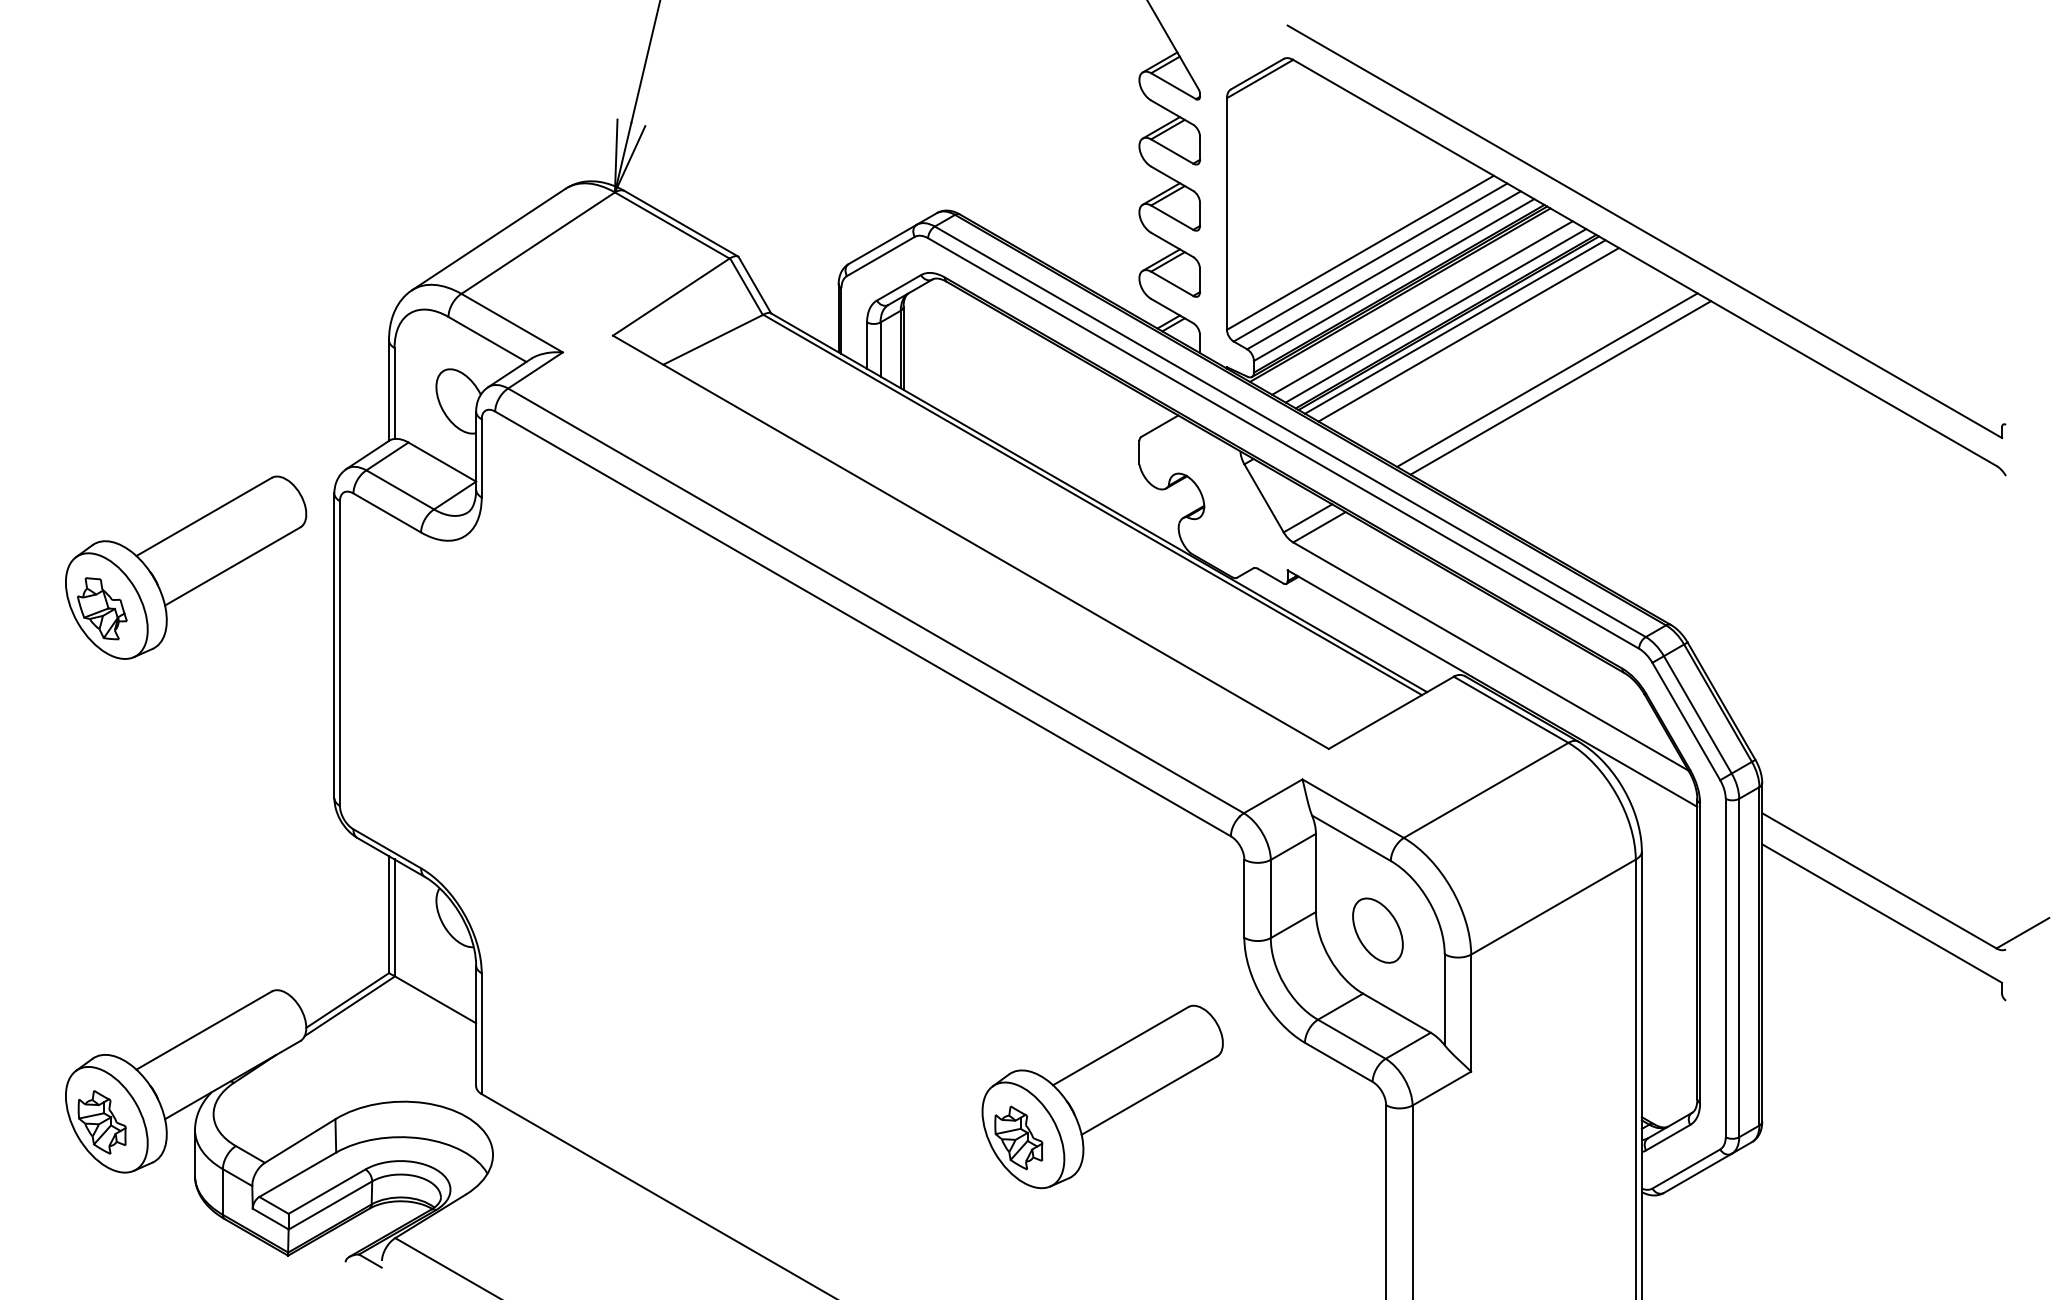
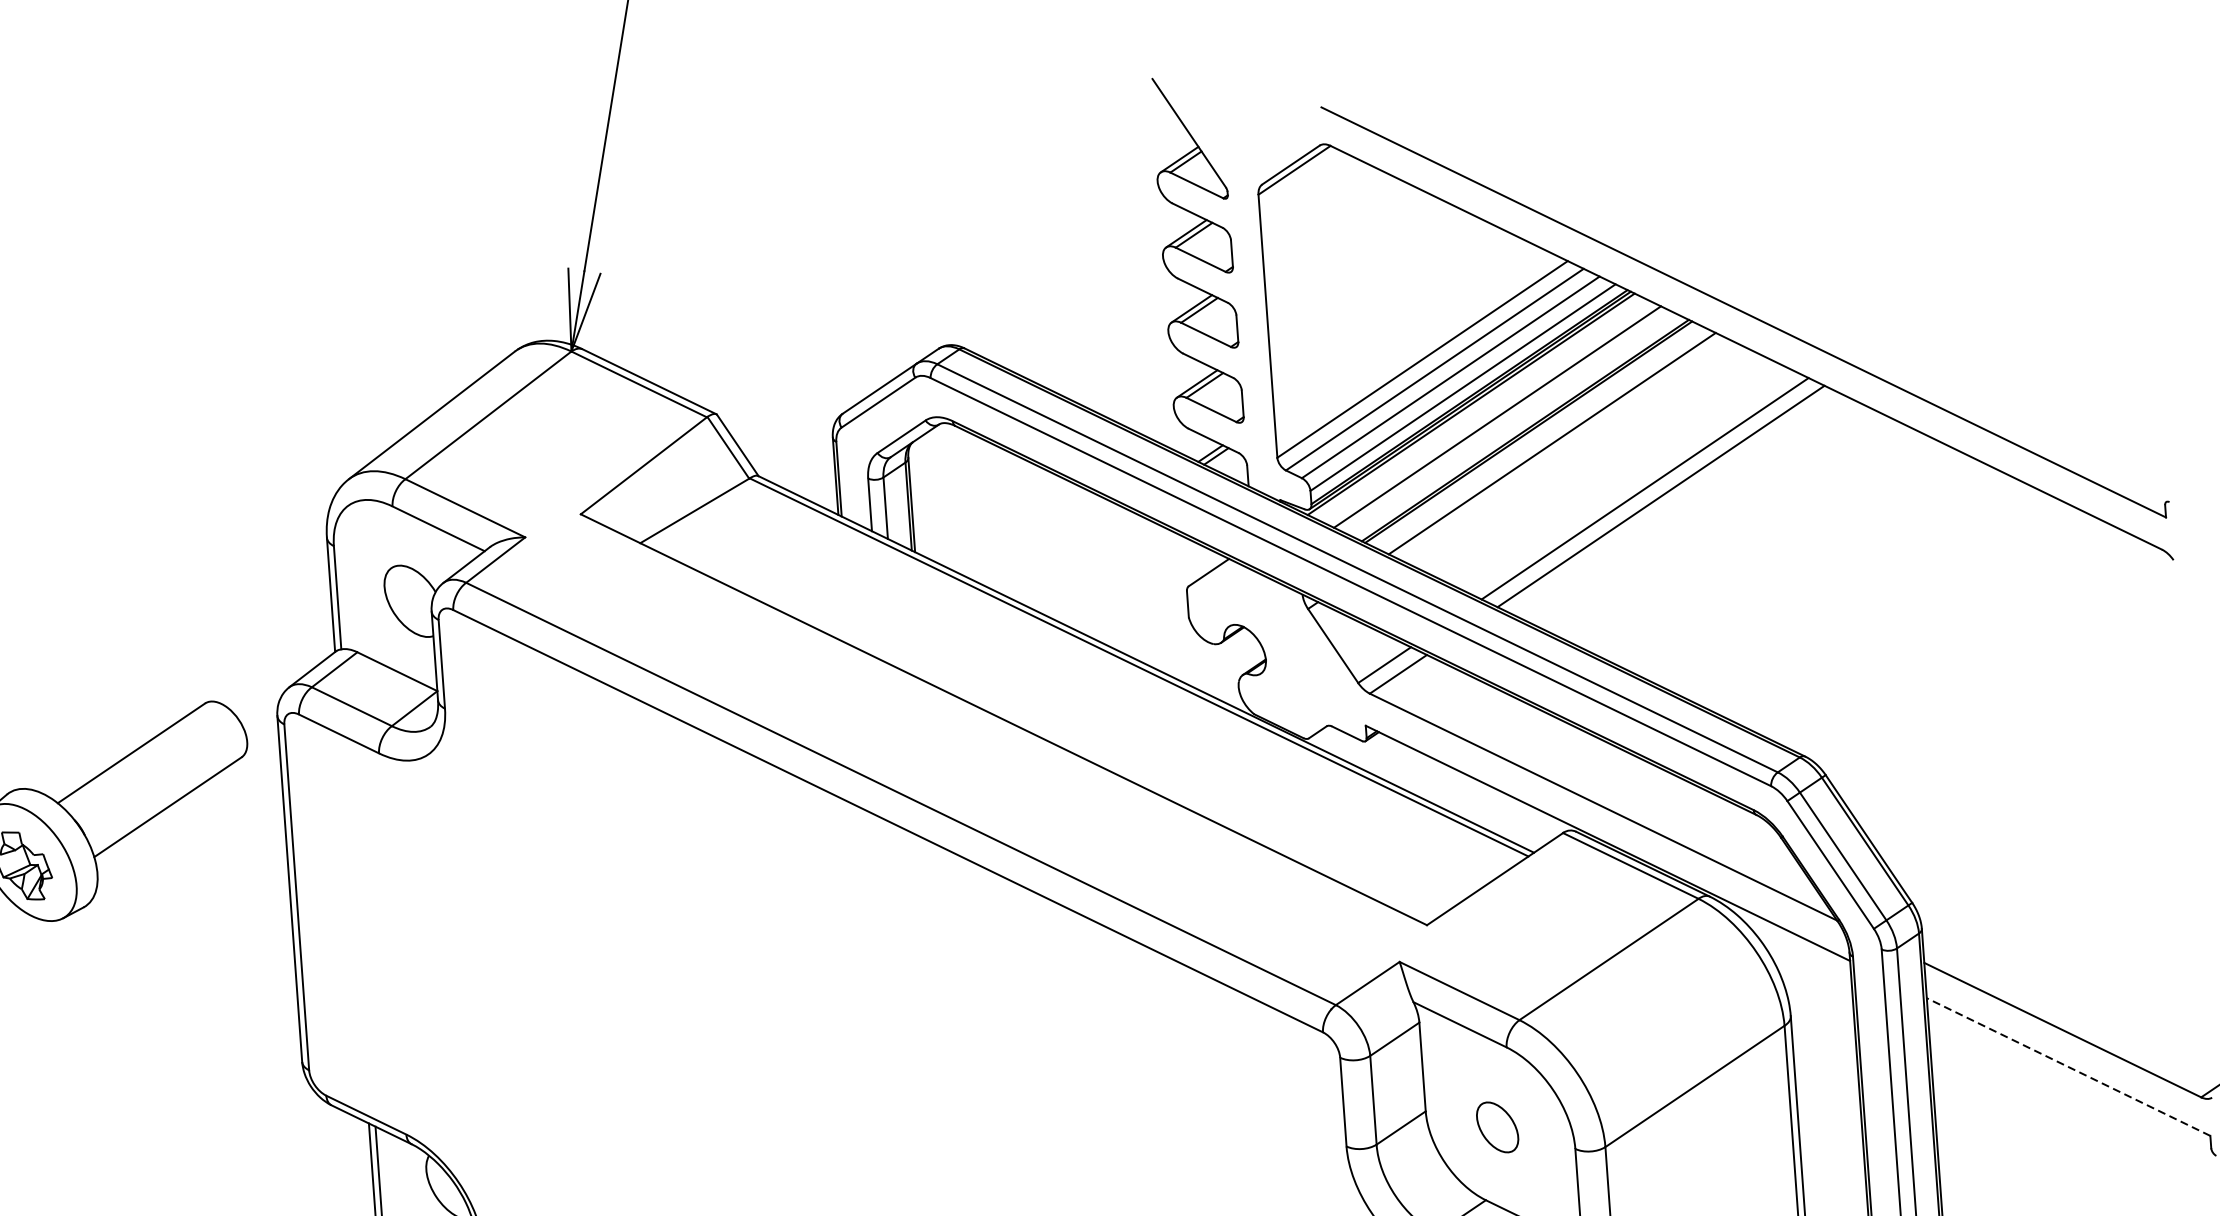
line: (1435, 315) -> (1512, 424), removed
line: (1455, 326) -> (1536, 435), removed
line: (1881, 913) -> (2067, 1067), solid -> dashed
part: (1377, 930) -> (1497, 1127), size x0.7

